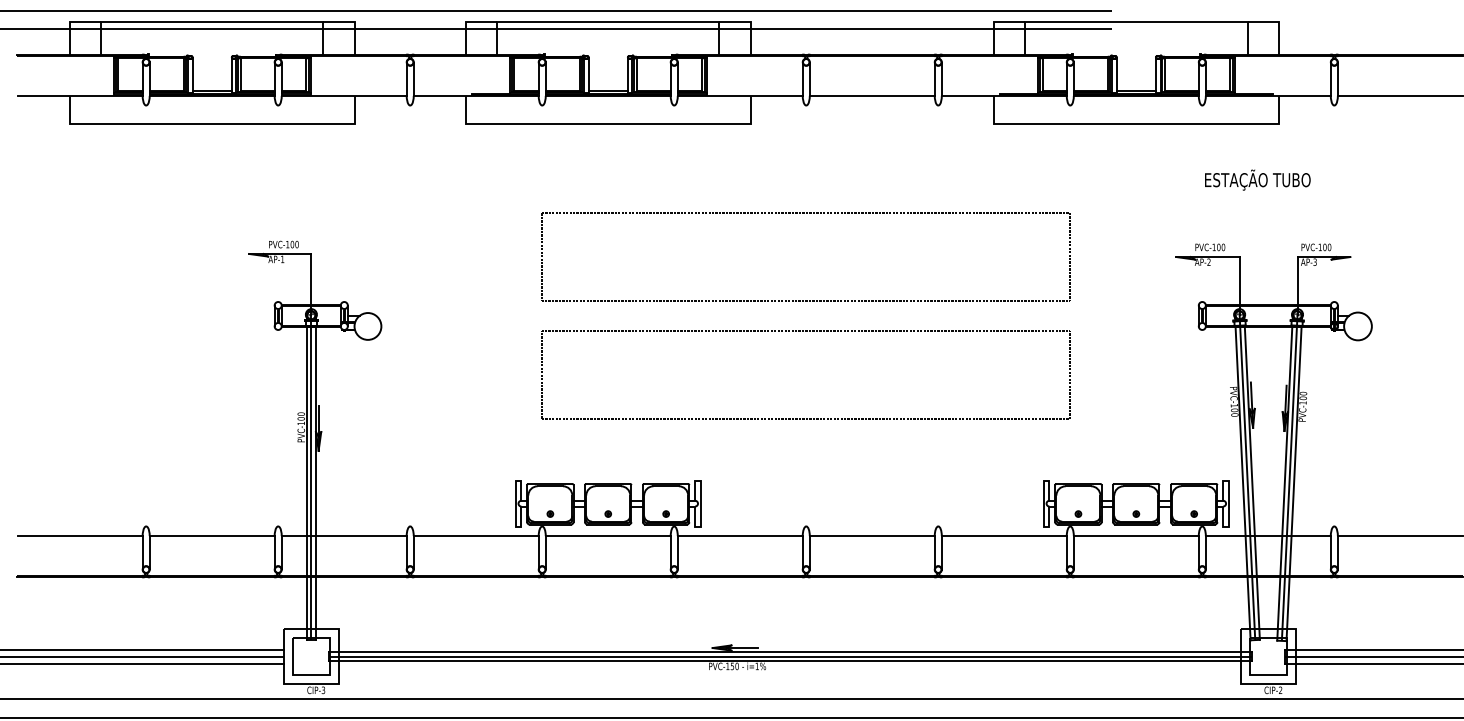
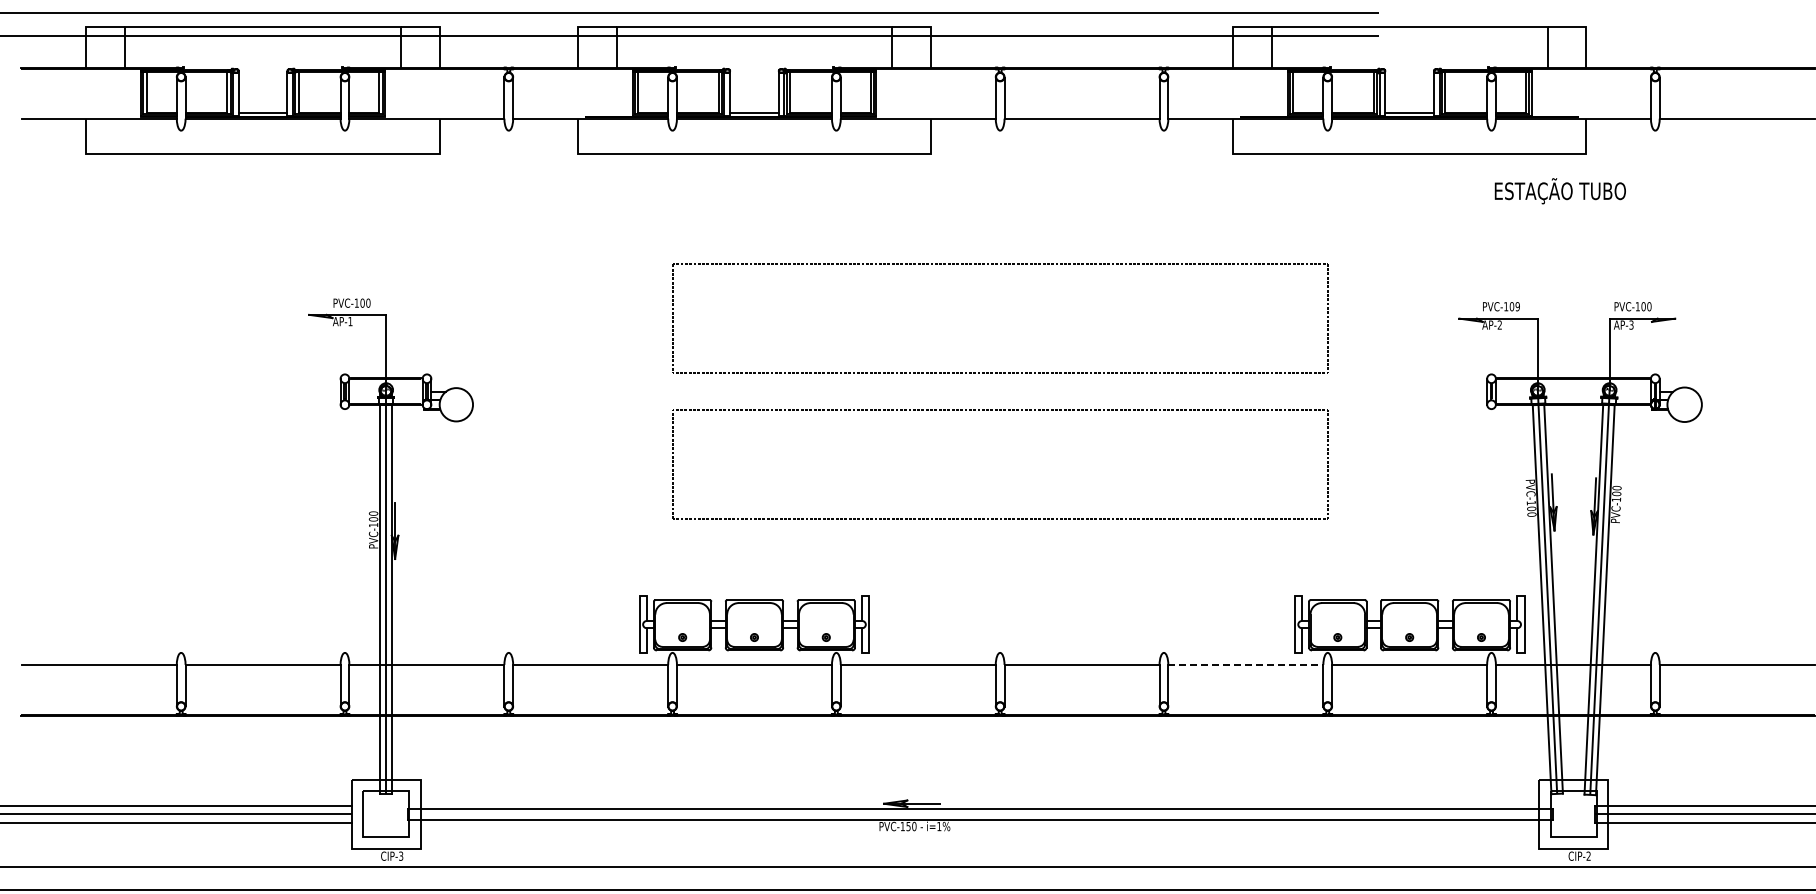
text: (1257, 180) -> (1559, 191), moved
text: (1223, 247) -> (1517, 306), PVC-100 -> PVC-109
line: (1004, 535) -> (1245, 664), solid -> dashed
line: (789, 656) -> (979, 814), removed

